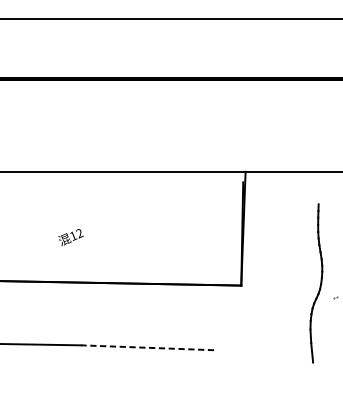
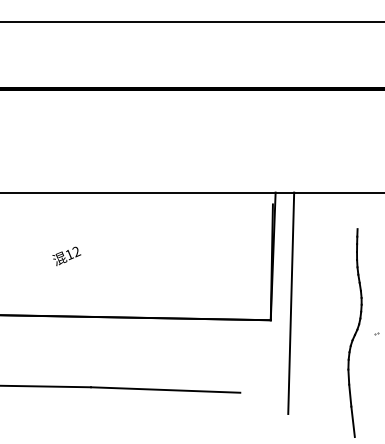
text: (70, 236) -> (66, 255), moved
line: (259, 270) -> (291, 303), added
line: (147, 348) -> (165, 390), dashed -> solid
line: (314, 375) -> (352, 421), added

